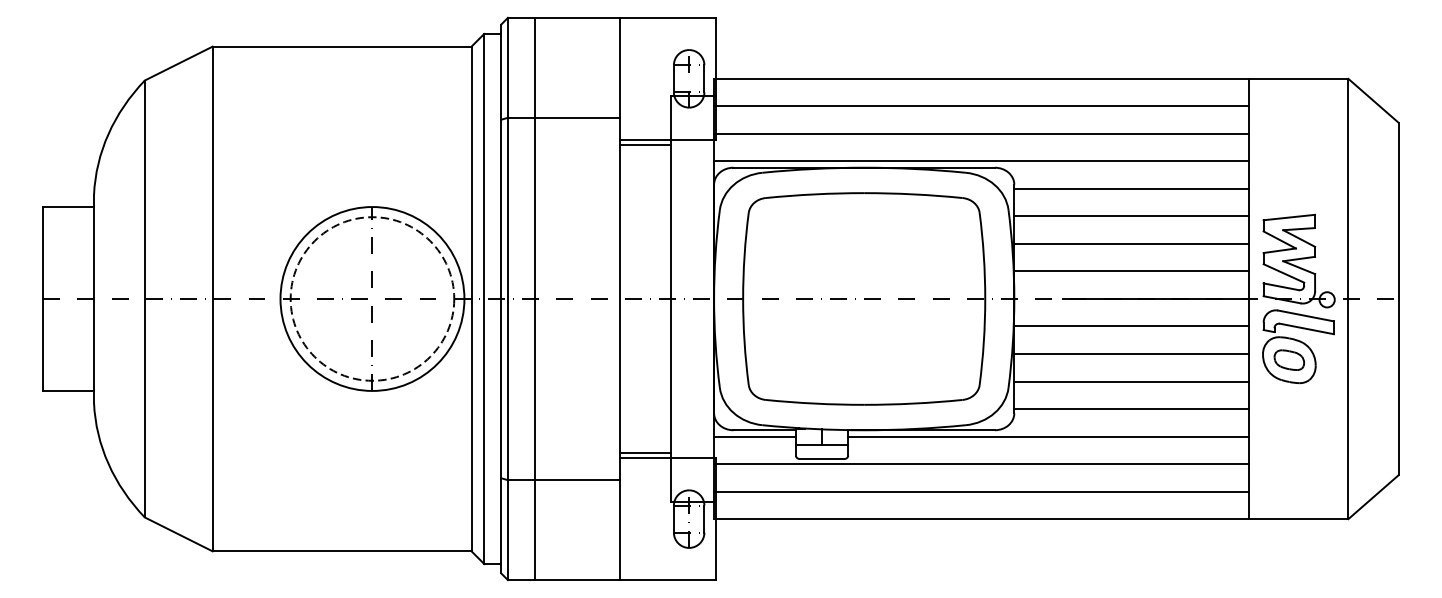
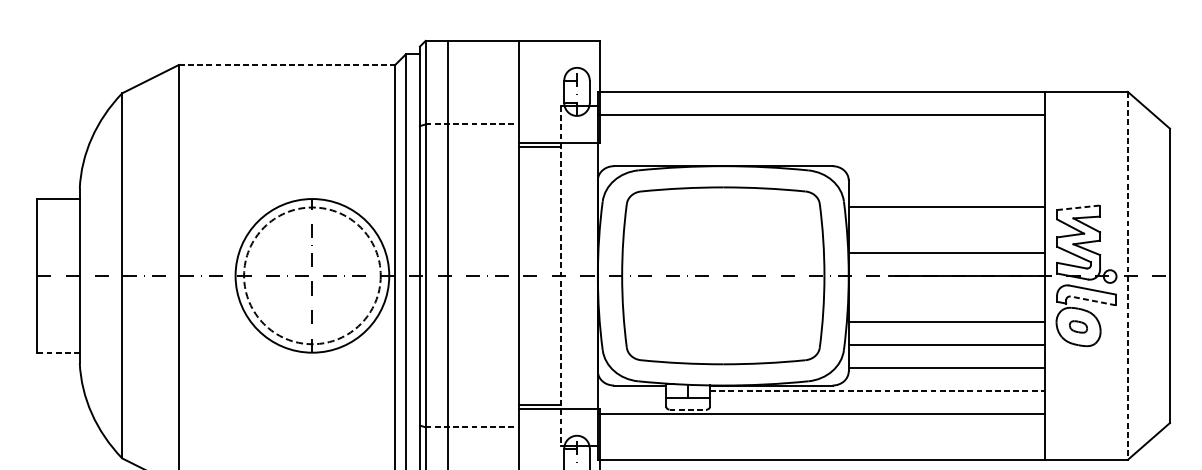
line: (342, 46) -> (287, 64), solid -> dashed
line: (563, 117) -> (472, 124), solid -> dashed
line: (981, 133) -> (821, 137), removed
line: (981, 161) -> (821, 160), removed
line: (1131, 188) -> (946, 183), removed
line: (1289, 217) -> (1078, 207), solid -> dashed
line: (1131, 243) -> (946, 229), removed
line: (670, 299) -> (561, 276), solid -> dashed
line: (1348, 299) -> (1127, 276), solid -> dashed
line: (1131, 326) -> (946, 298), removed
line: (1306, 328) -> (1092, 300), solid -> dashed
part: (1288, 359) -> (1077, 326), size x0.7
line: (69, 390) -> (59, 352), solid -> dashed
line: (754, 436) -> (631, 390), removed
line: (1048, 436) -> (877, 390), solid -> dashed
line: (822, 459) -> (688, 409), solid -> dashed
line: (563, 480) -> (472, 427), solid -> dashed
line: (981, 491) -> (821, 436), removed

